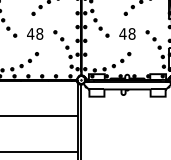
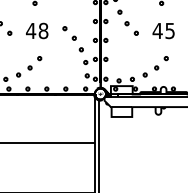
text: (131, 33) -> (169, 30), 48 -> 45

